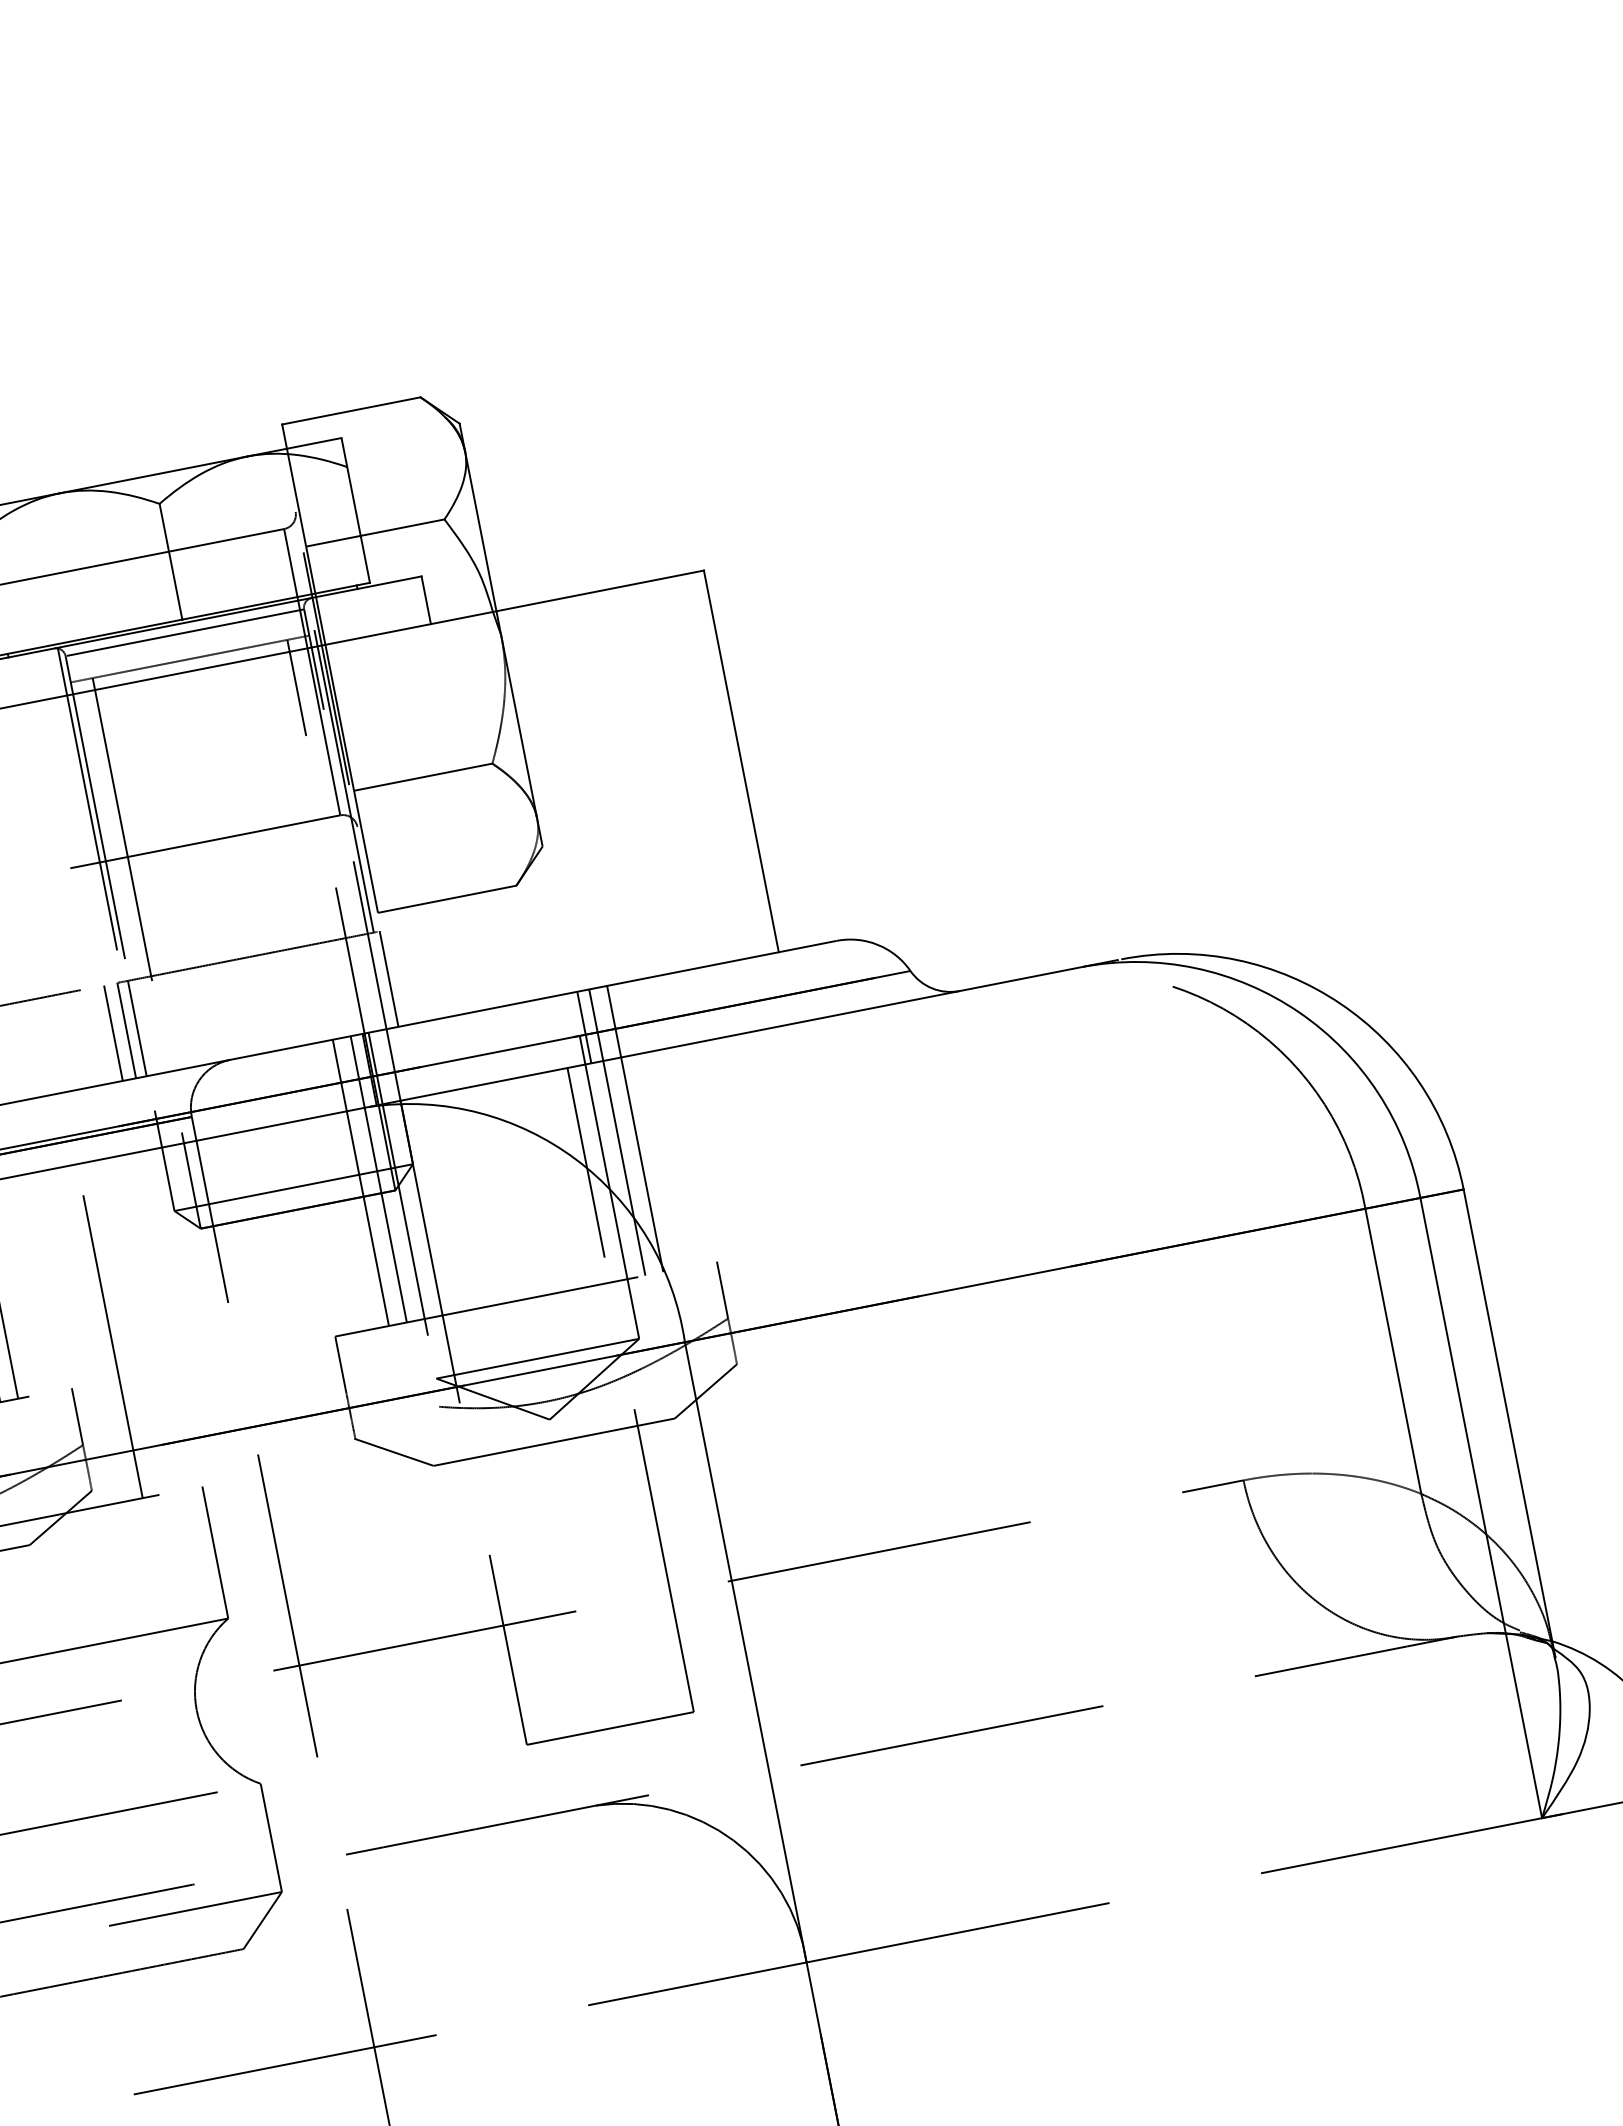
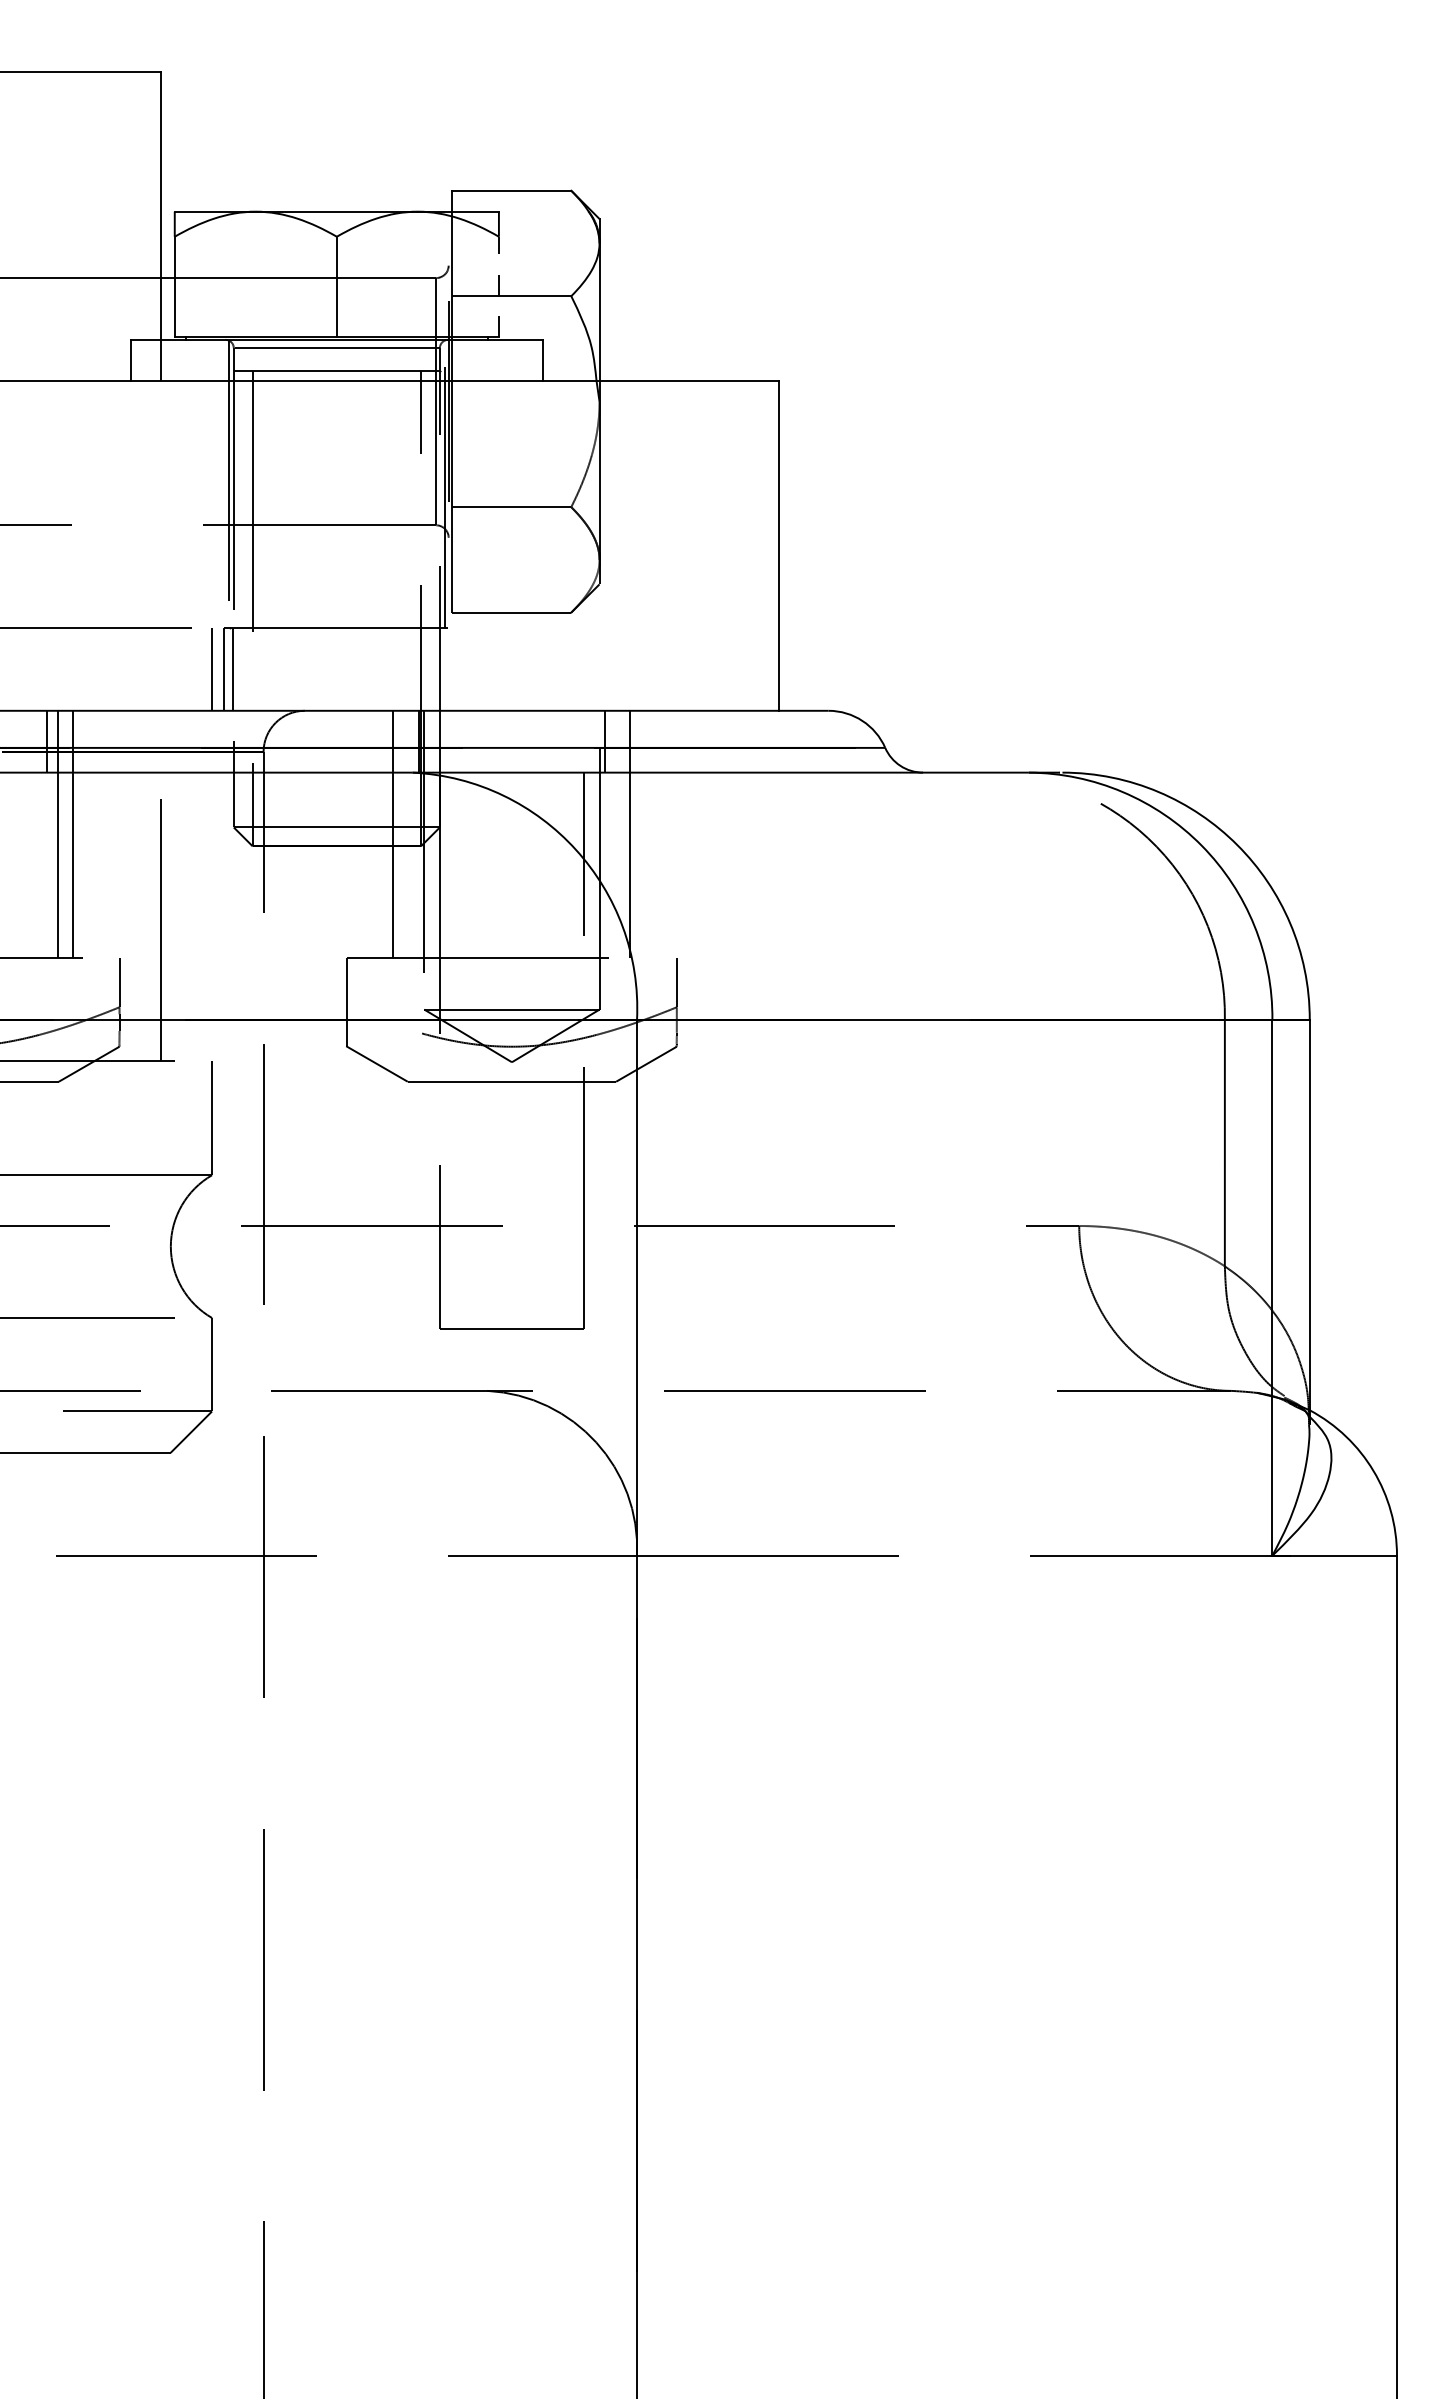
line: (358, 524) -> (498, 286), solid -> dashed
line: (389, 978) -> (450, 669), removed
line: (617, 1132) -> (615, 834), removed
line: (378, 1179) -> (408, 834), removed

